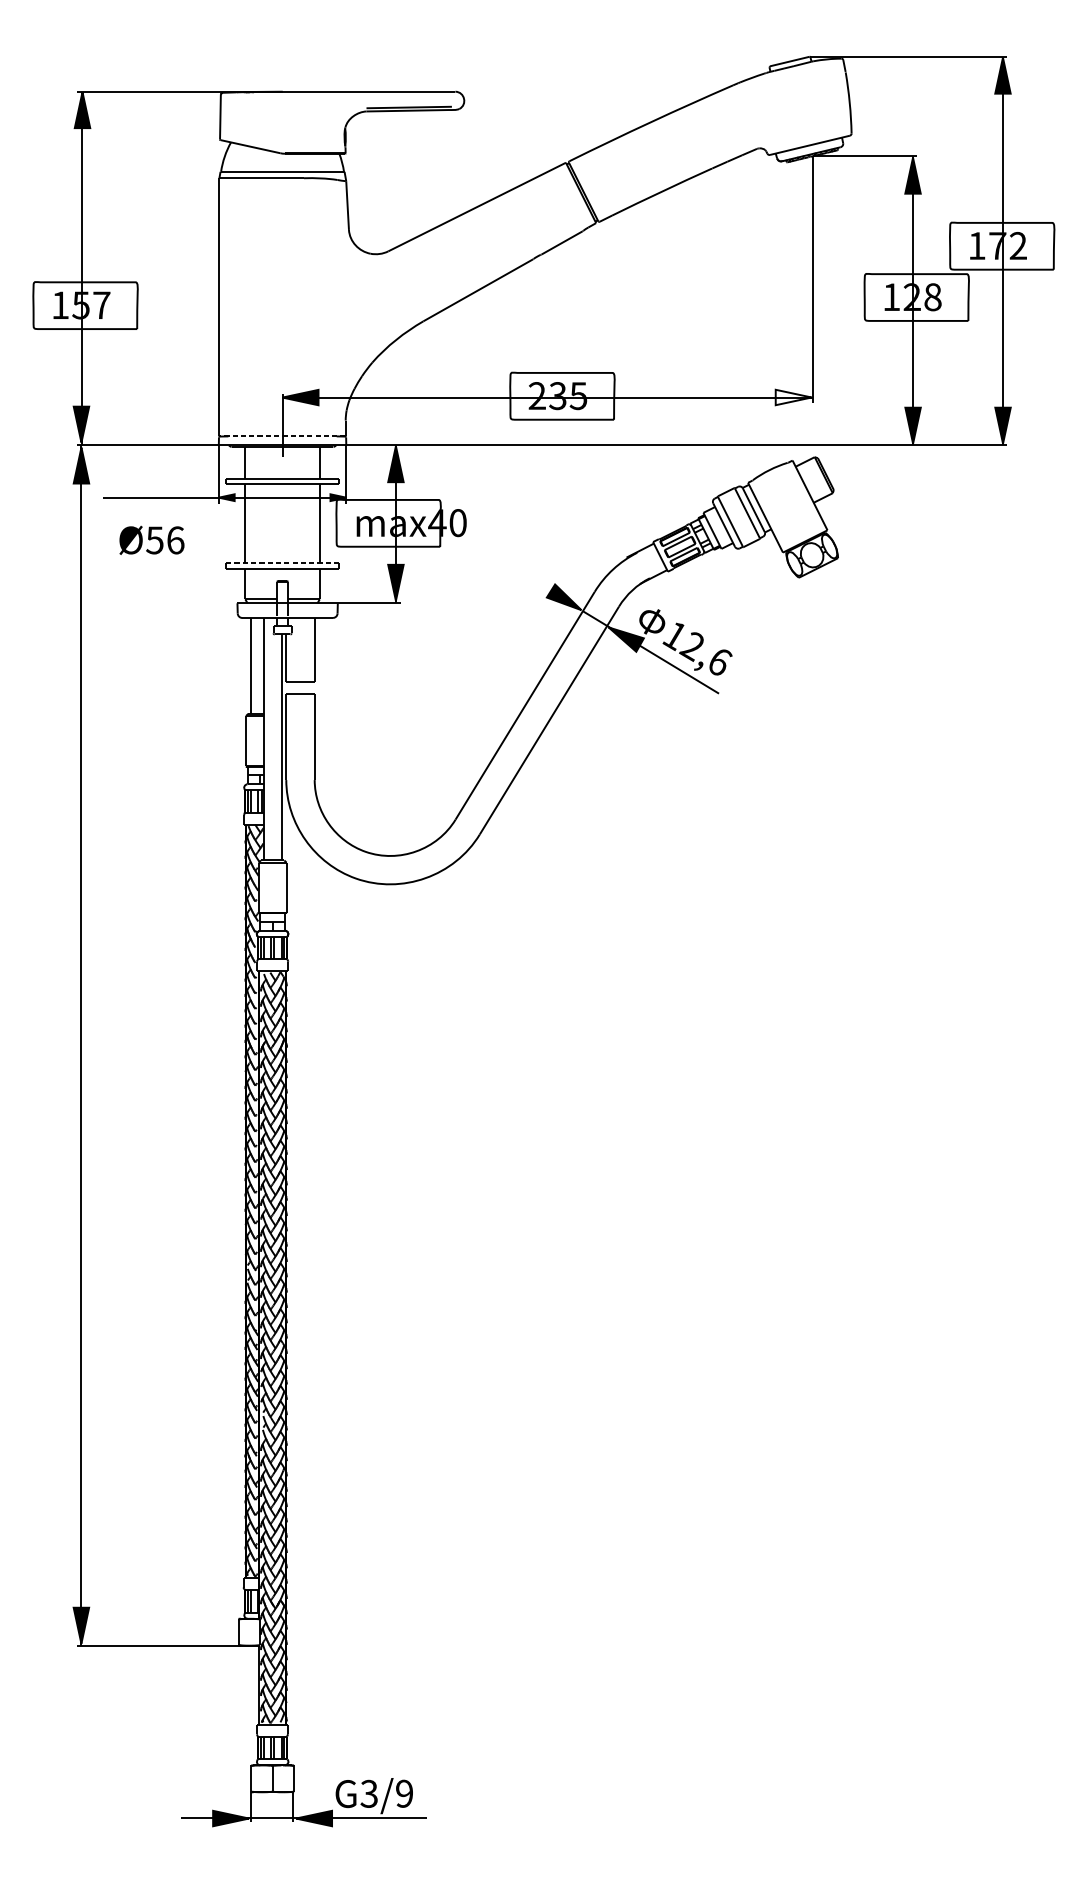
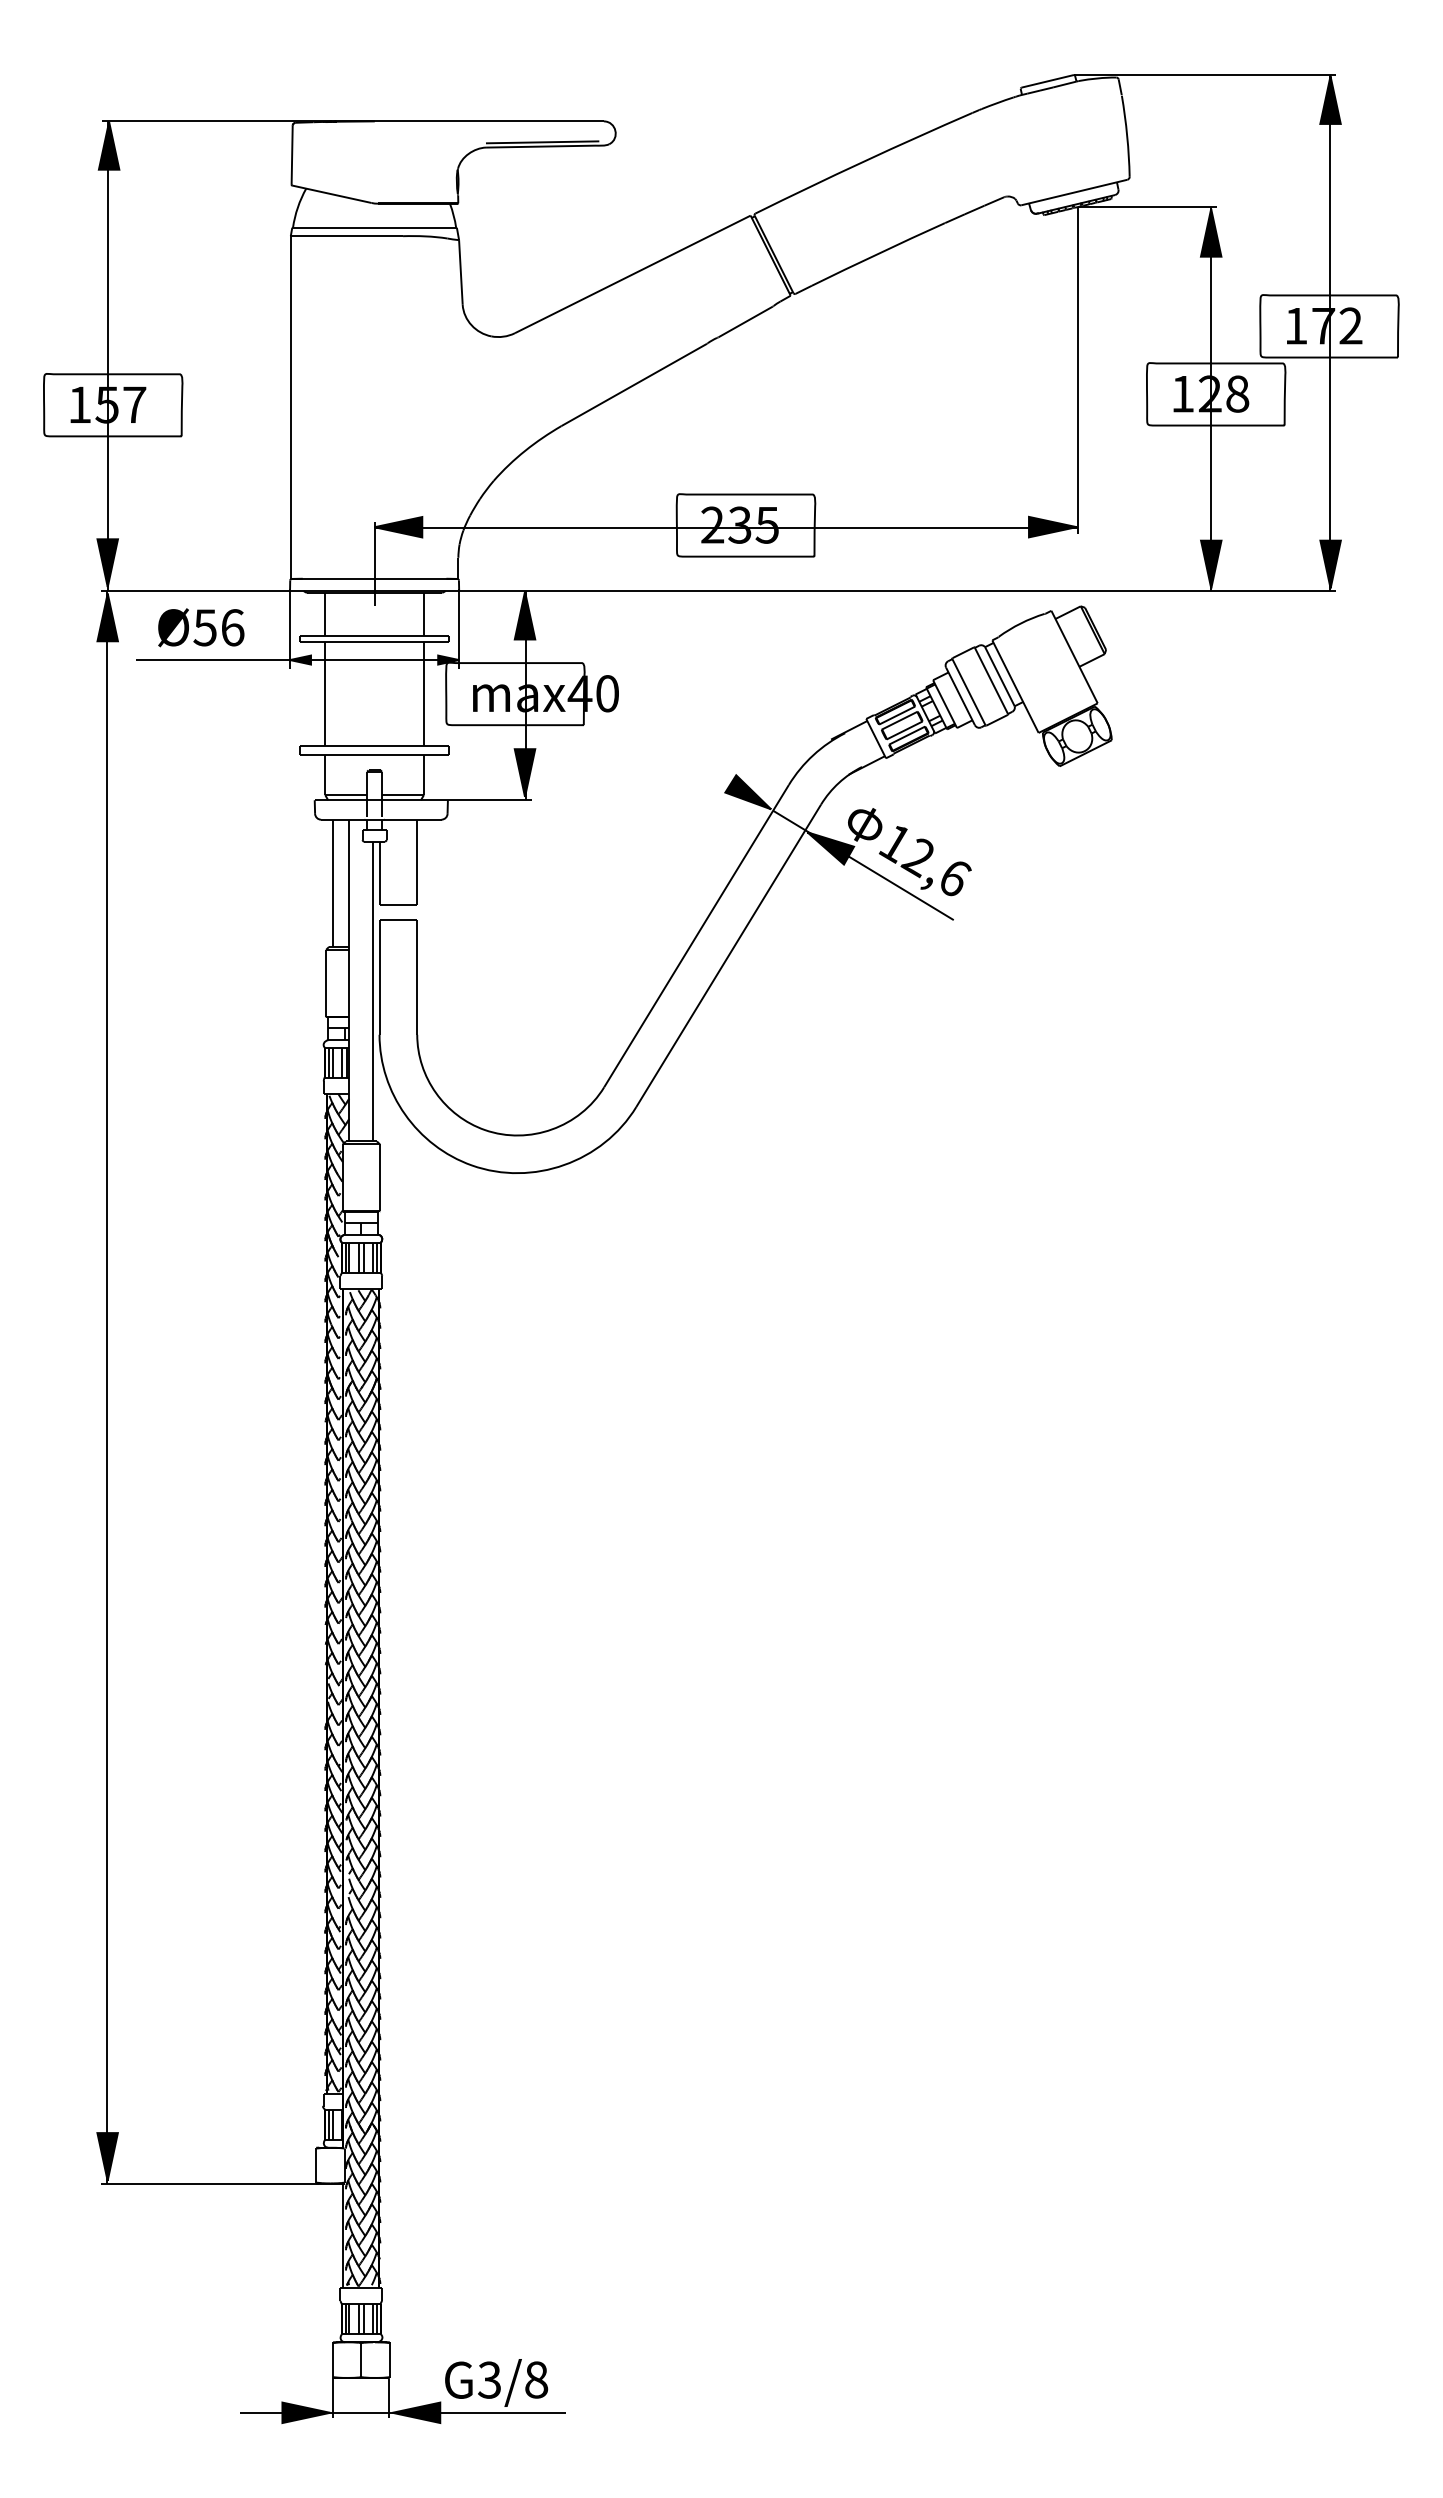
fill: (793, 397) -> (1052, 526), added
line: (282, 436) -> (374, 578), dashed -> solid
text: (152, 540) -> (201, 627), moved
line: (282, 562) -> (374, 746), dashed -> solid
text: (404, 1793) -> (536, 2379), G3/9 -> G3/8

